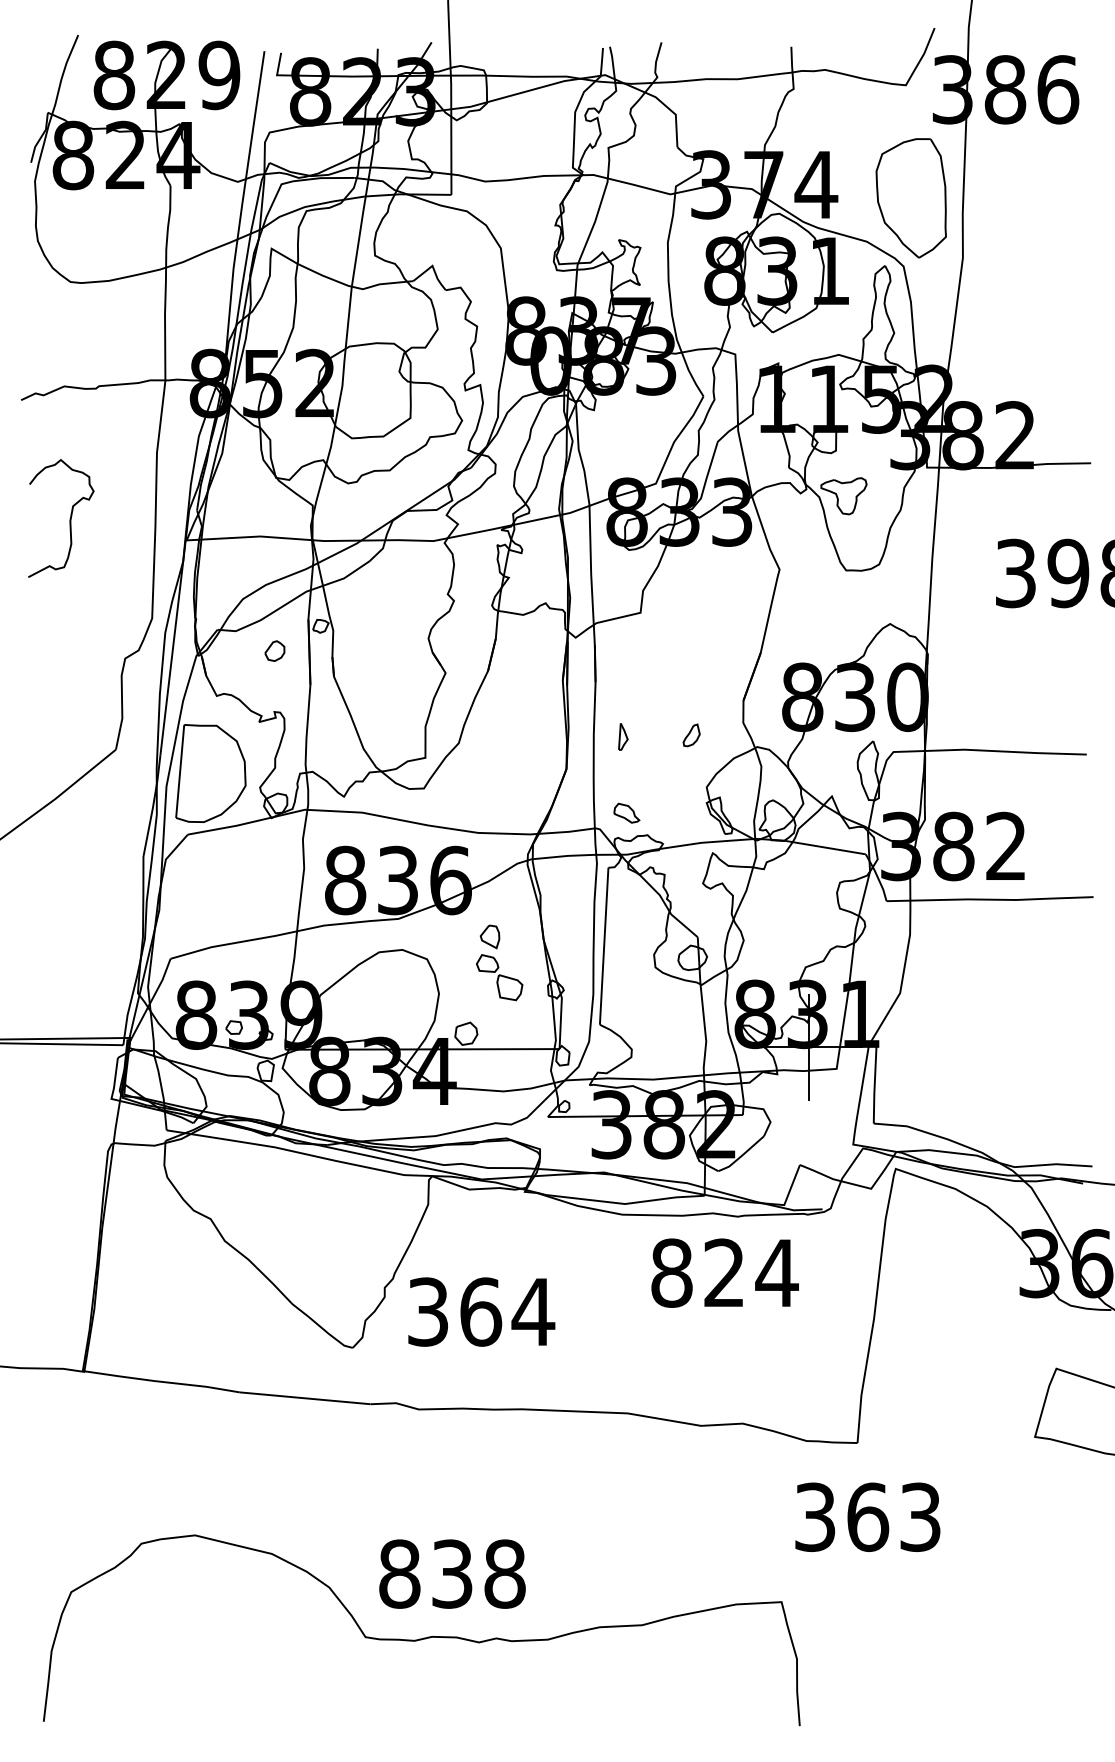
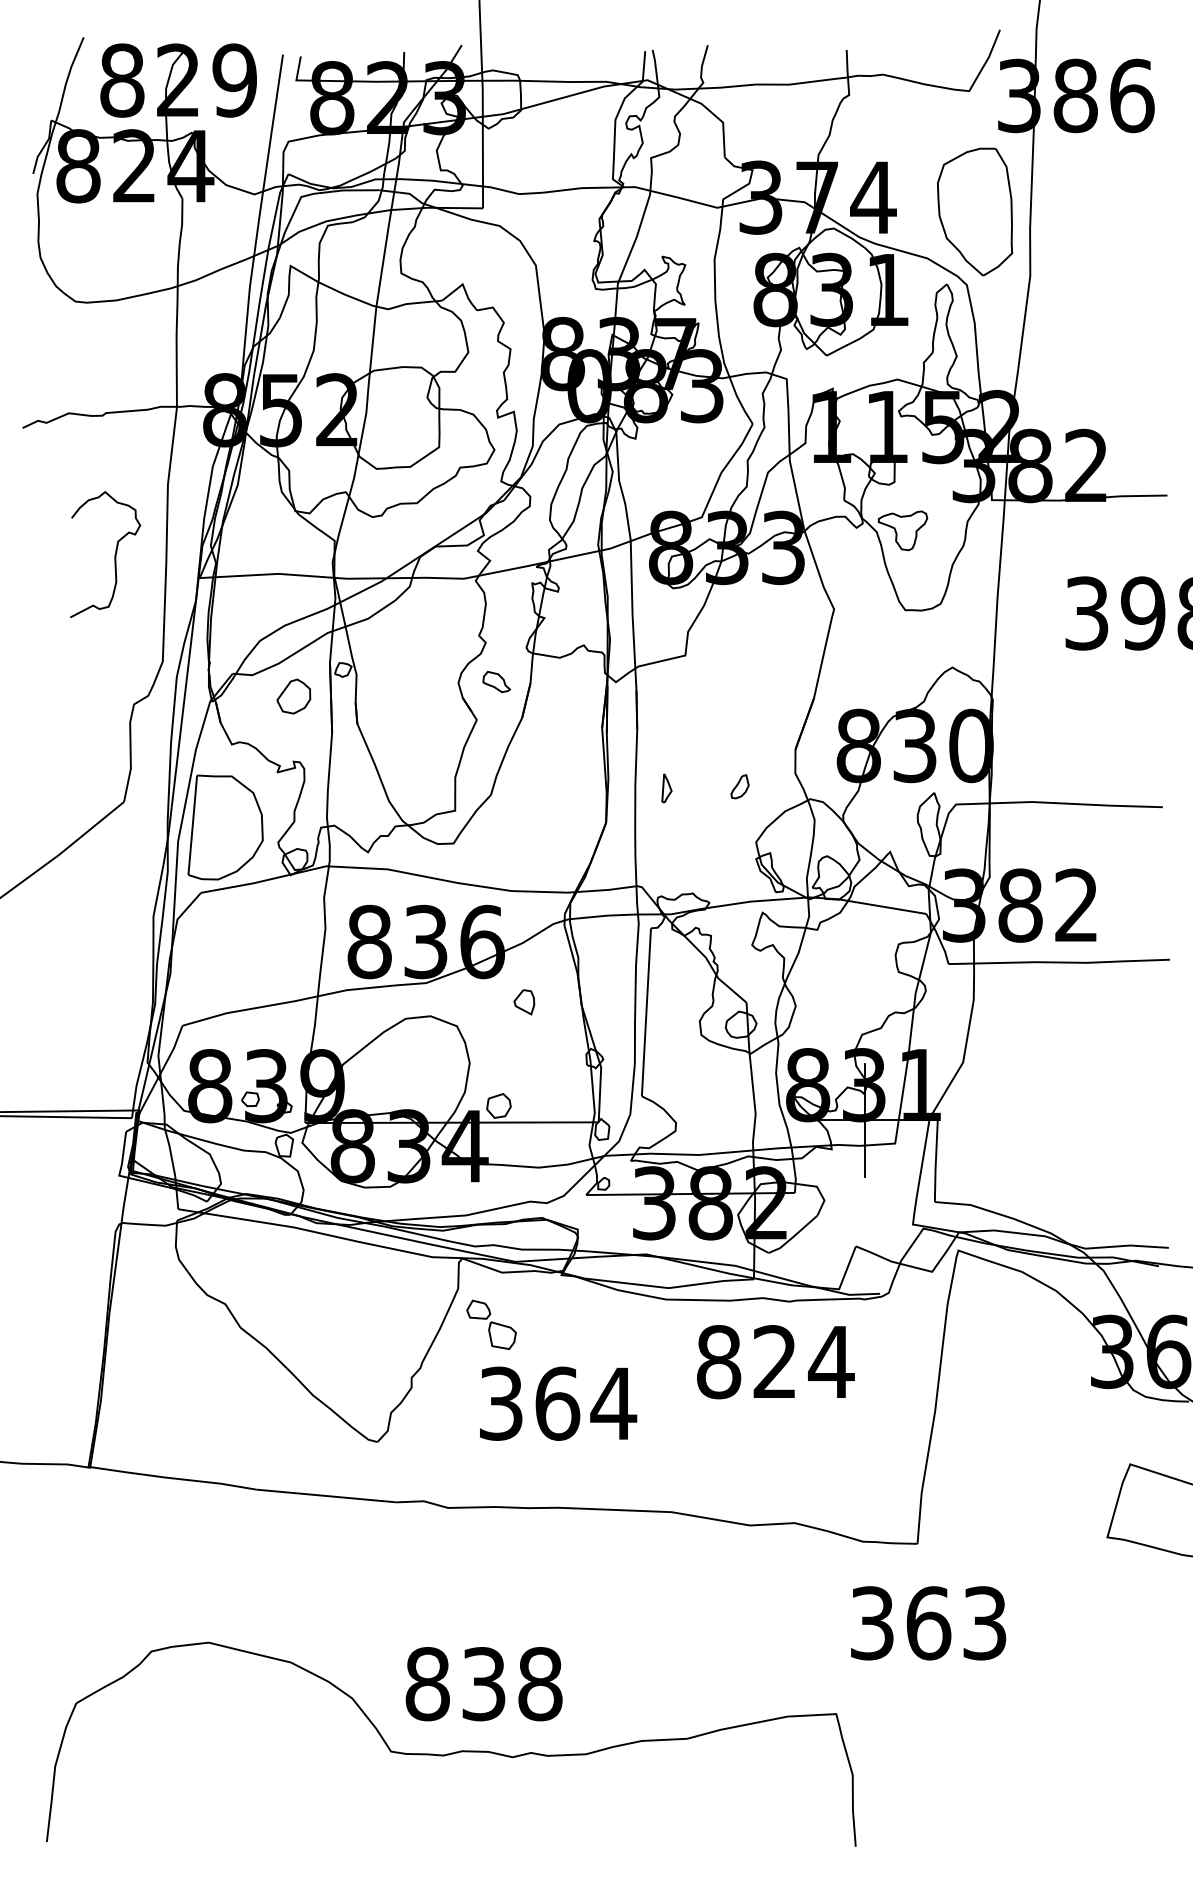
curve: (69, 518) -> (114, 554), moved
part: (275, 651) -> (294, 696), size x1.6
part: (626, 812) -> (496, 681), moved
part: (499, 977) -> (491, 1324), moved
text: (481, 1311) -> (558, 1403), moved

